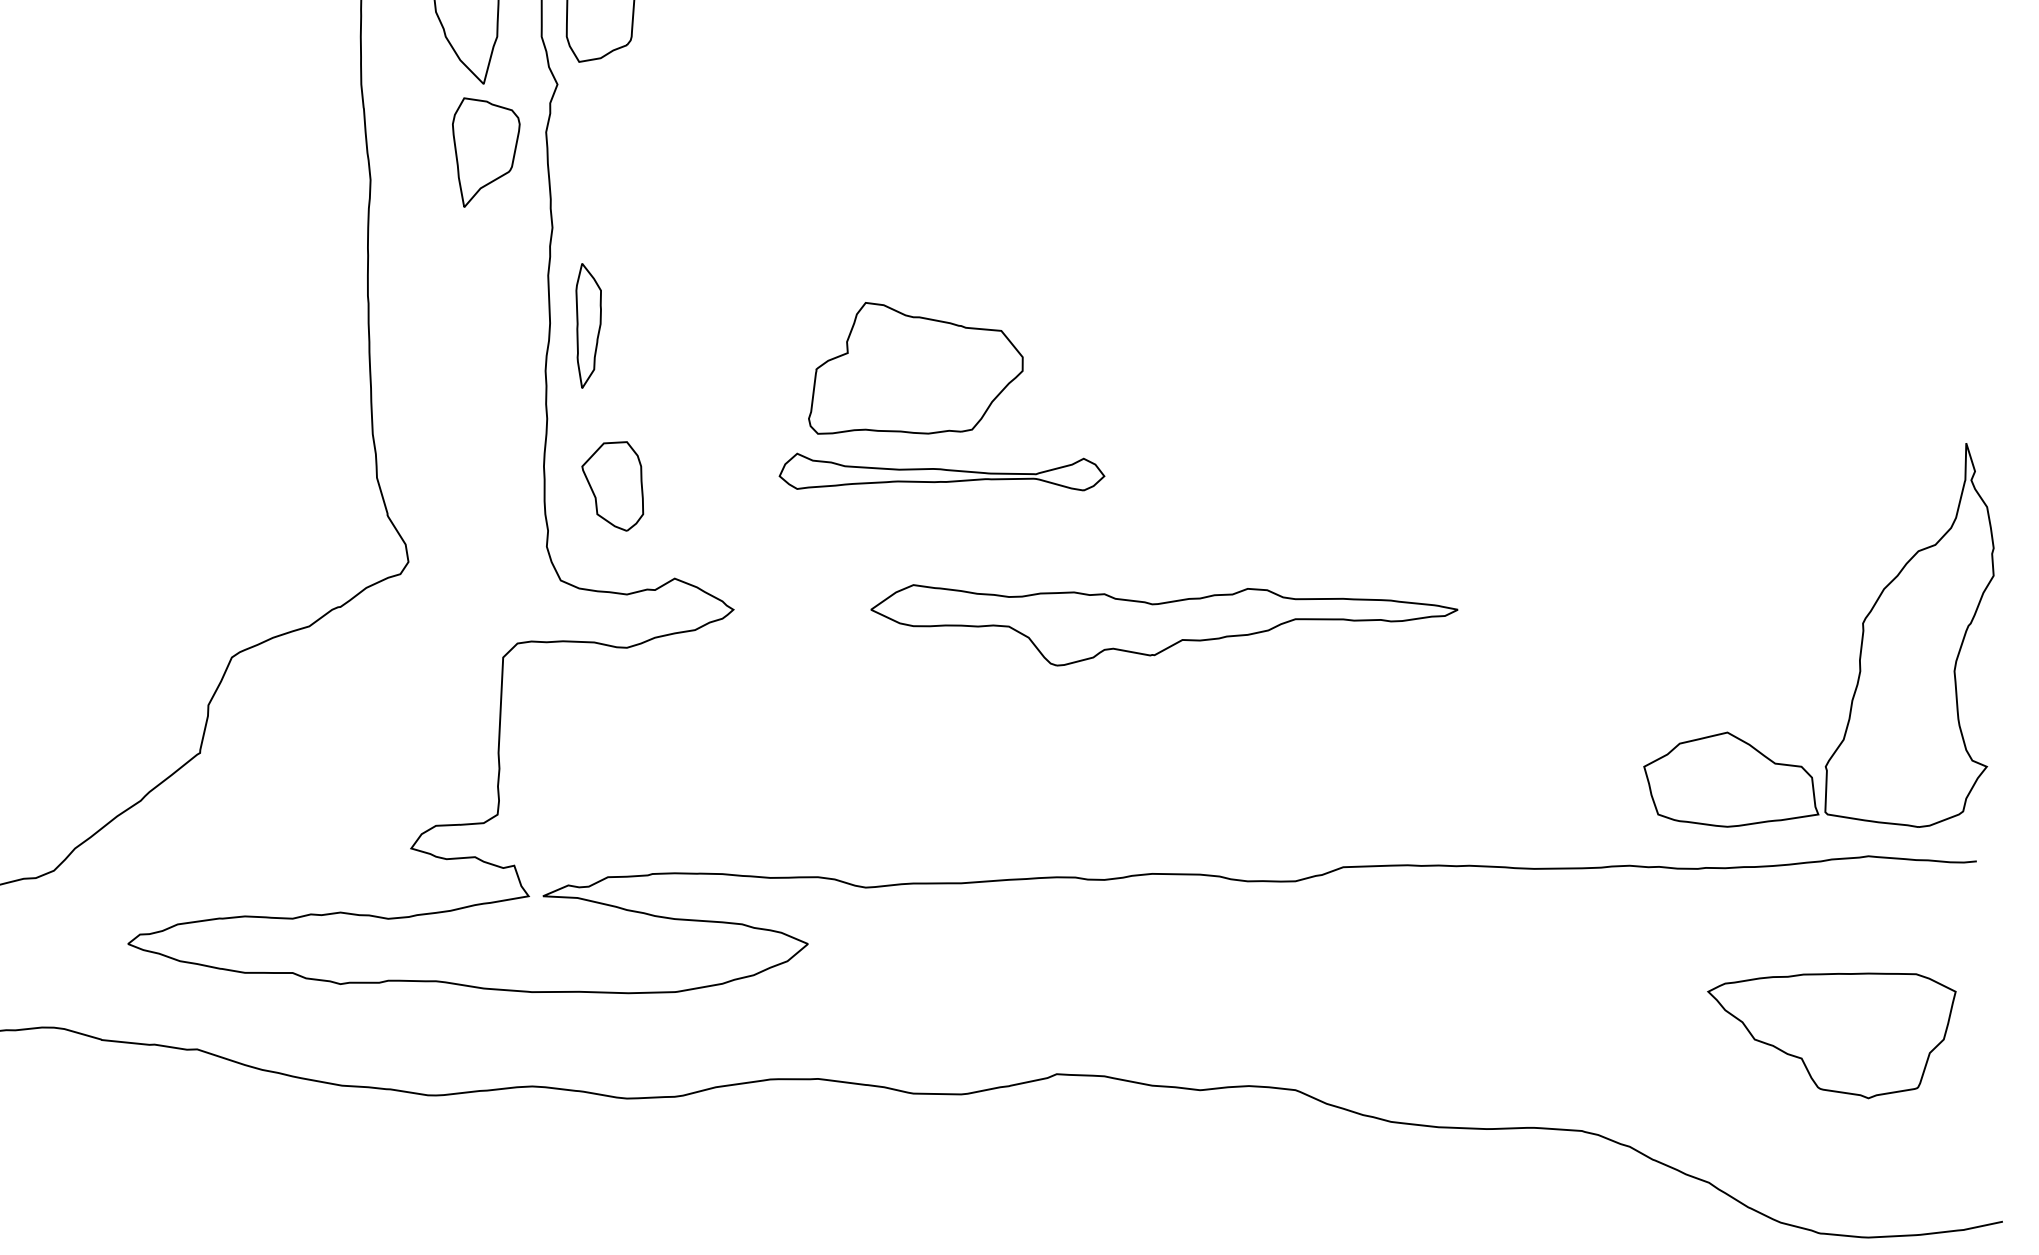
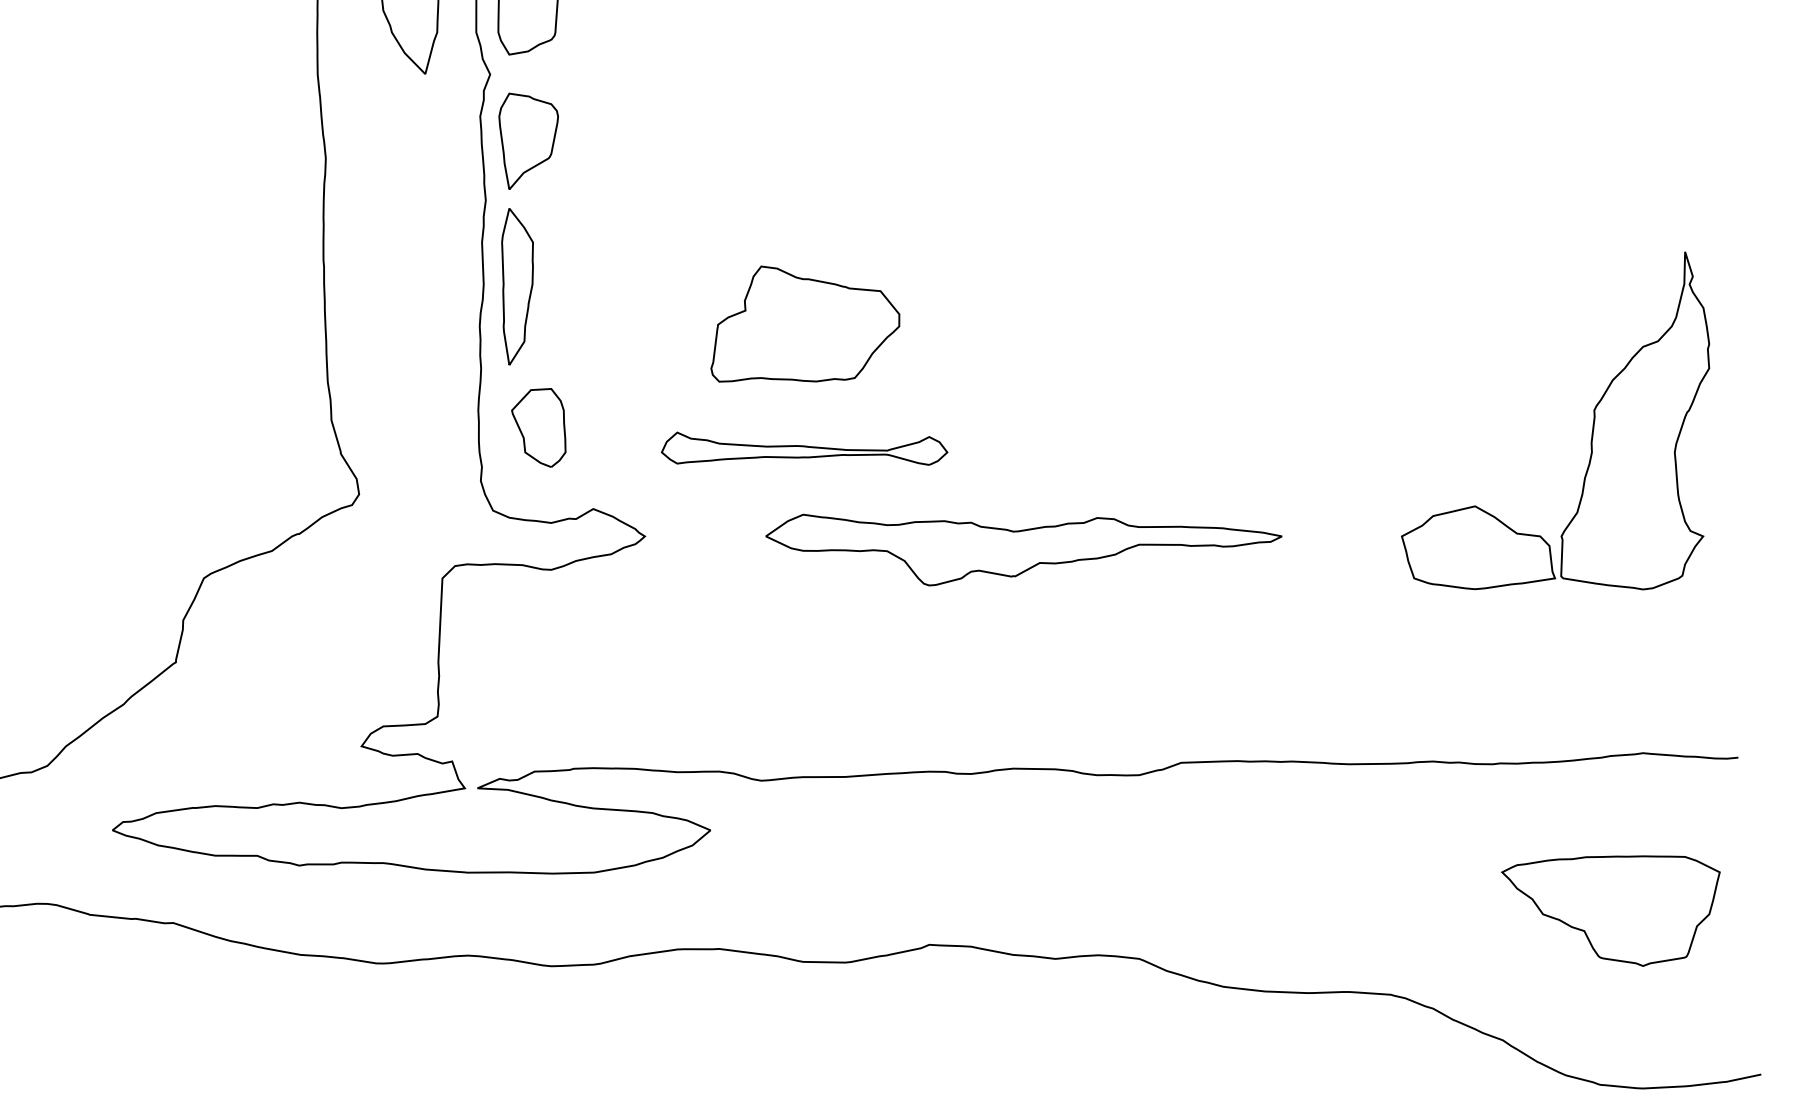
part: (486, 152) -> (528, 141), moved
part: (588, 325) -> (517, 286), size x1.43
part: (941, 471) -> (804, 448), moved
part: (1860, 644) -> (1592, 428), moved

